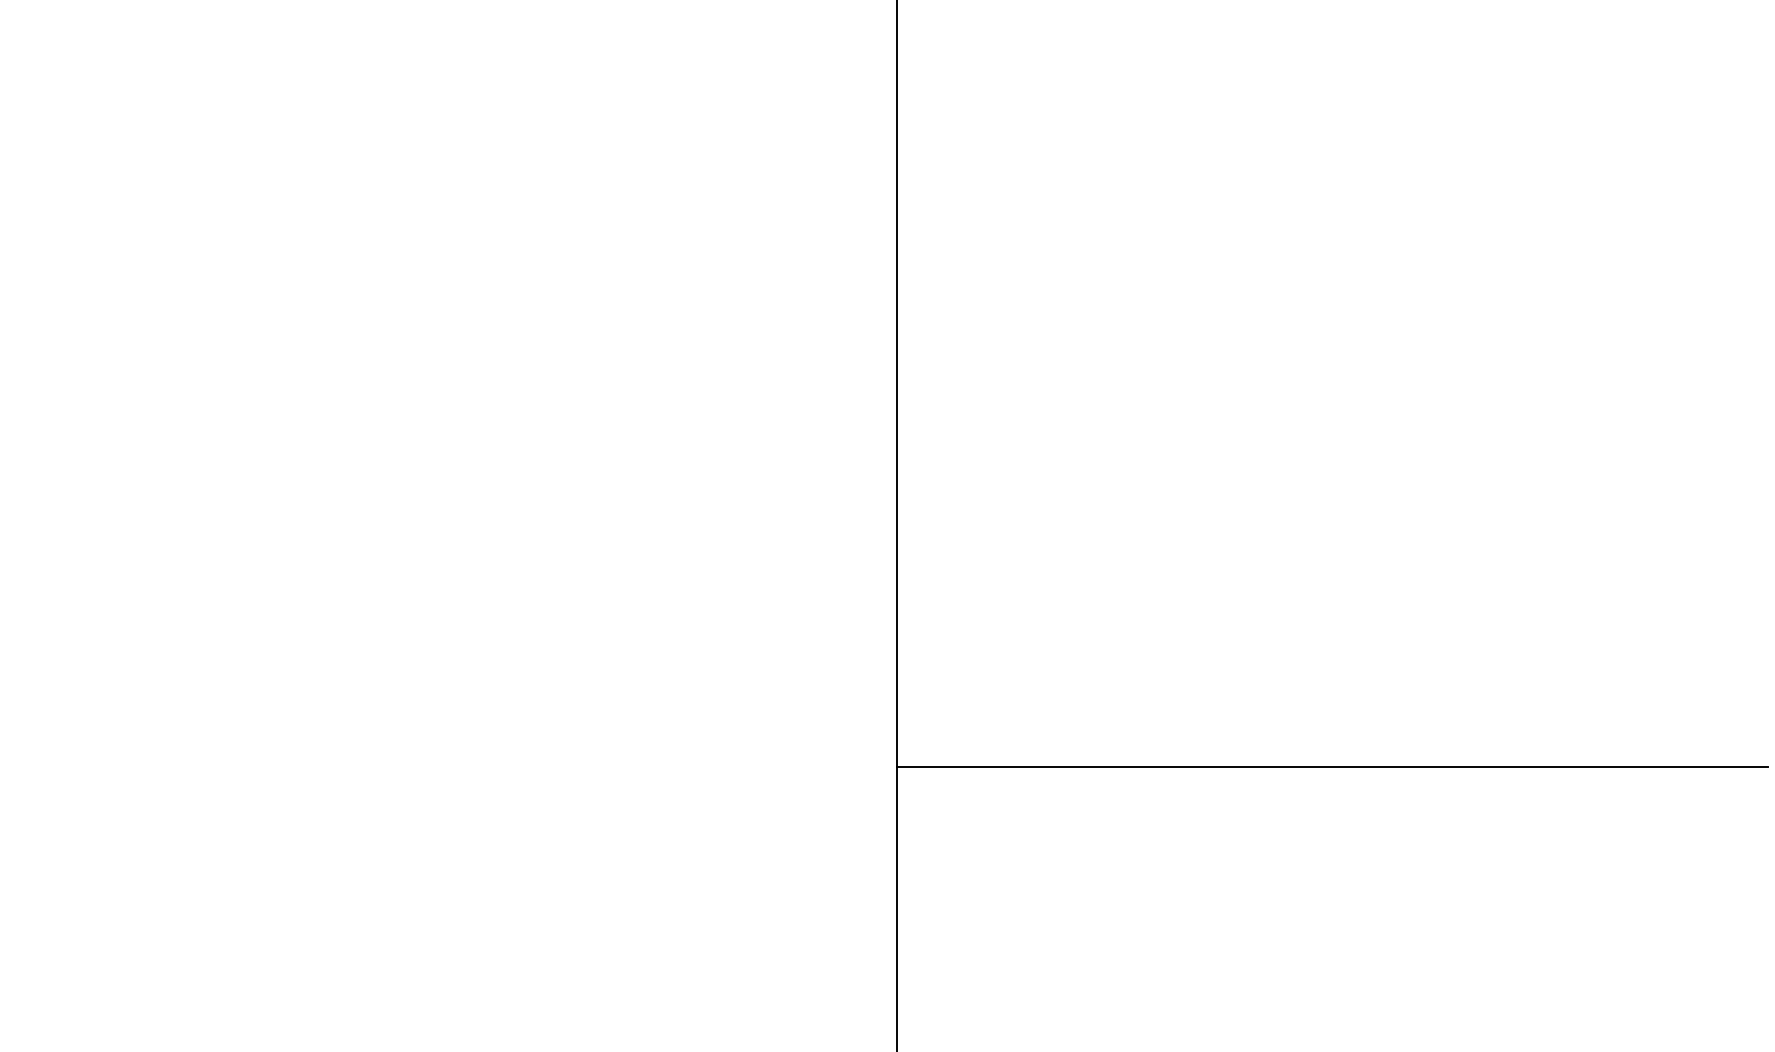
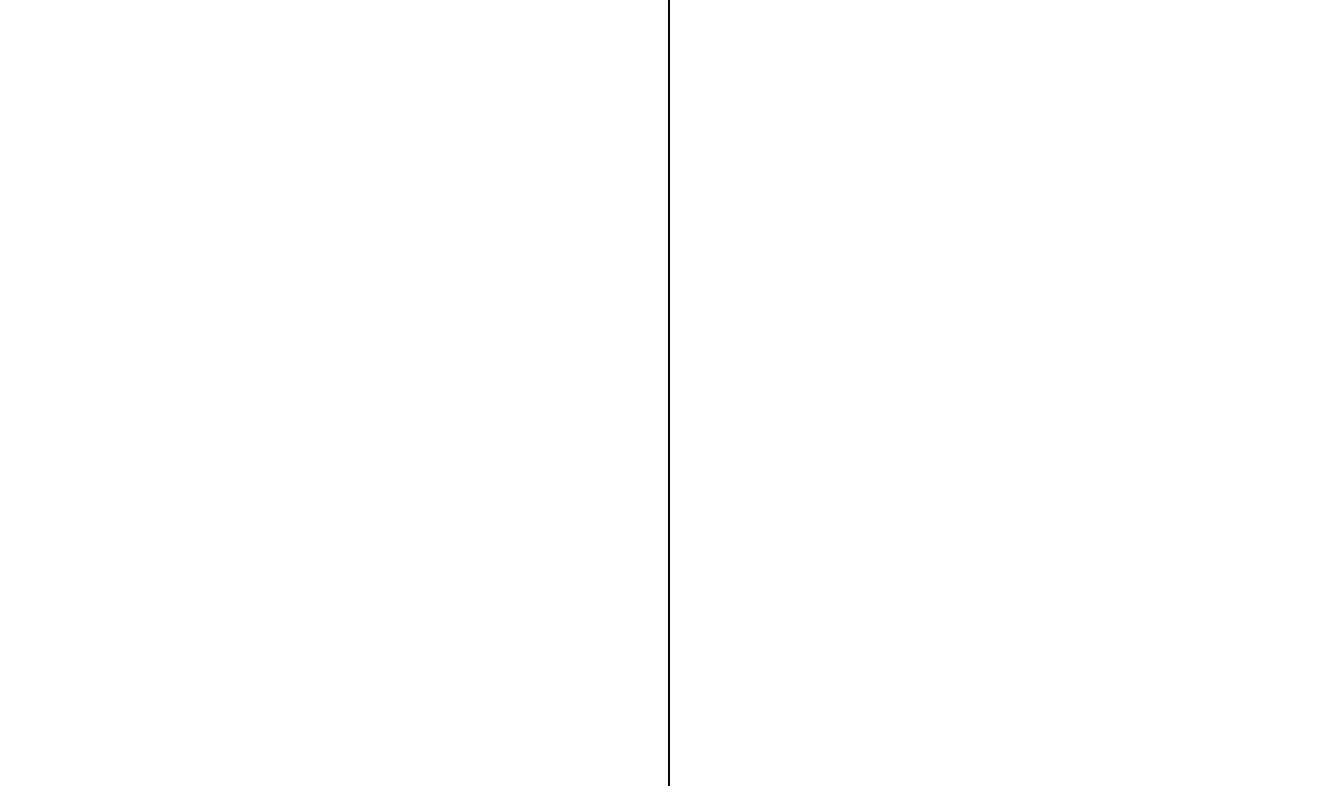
line: (1332, 767) -> (994, 573), removed

